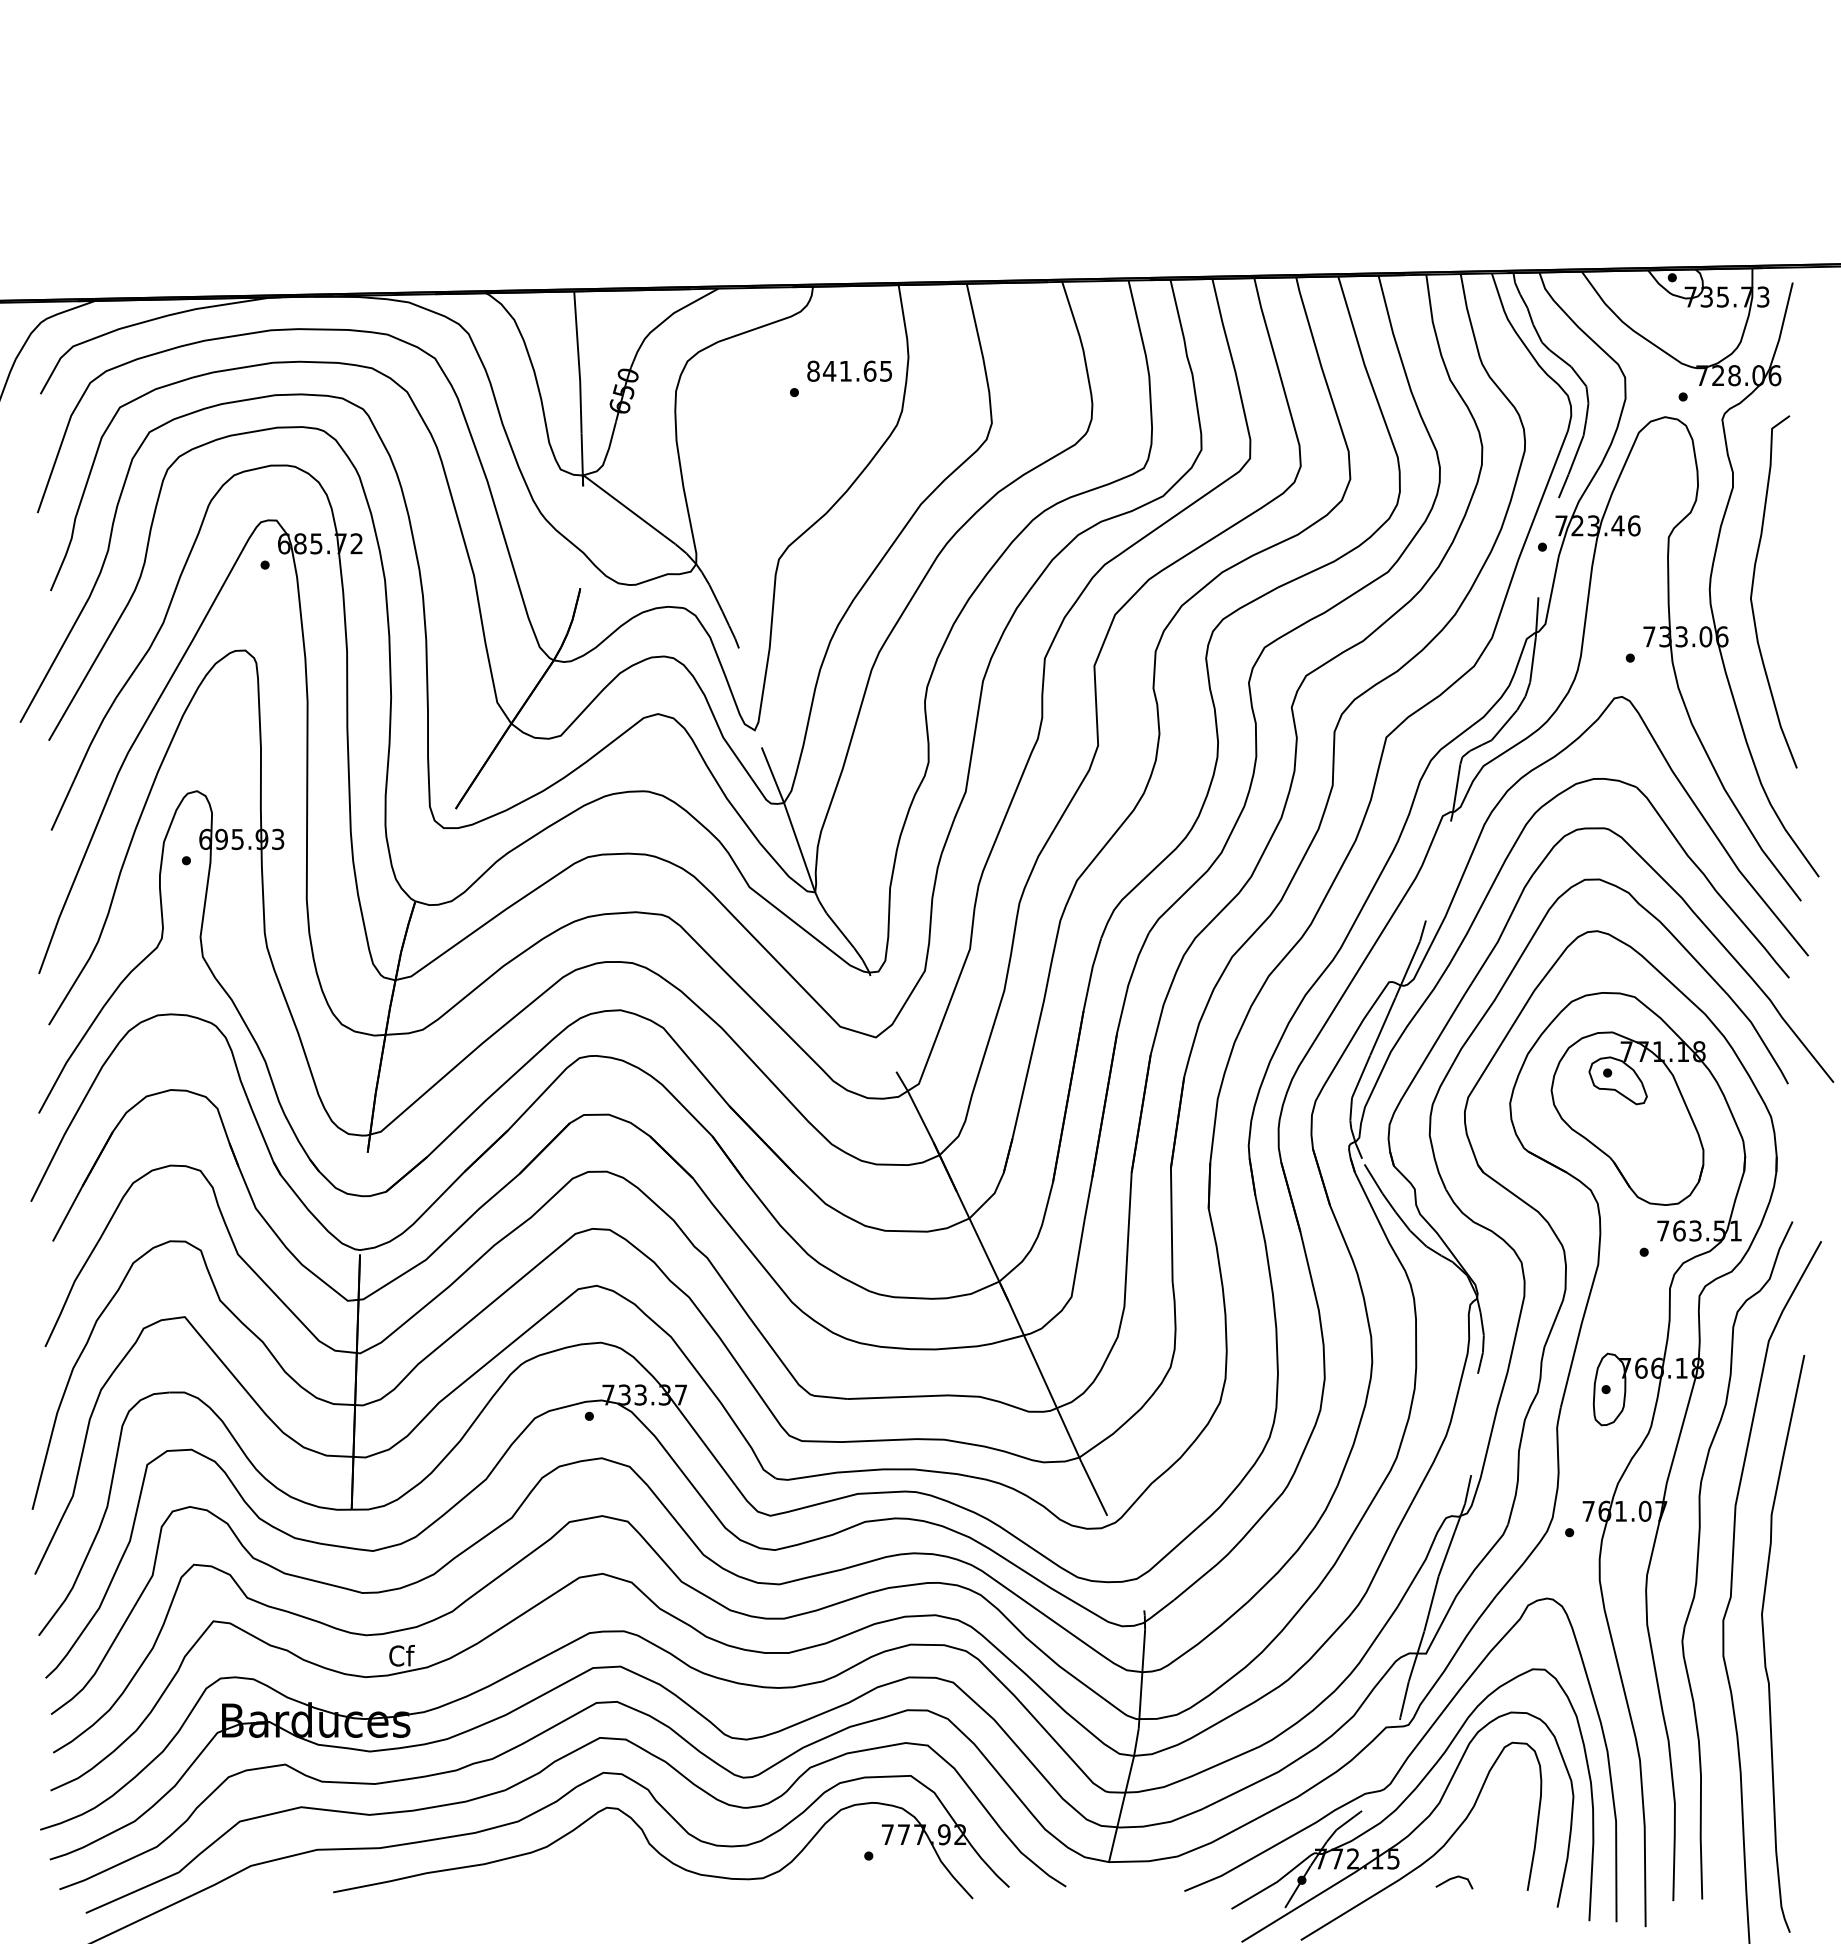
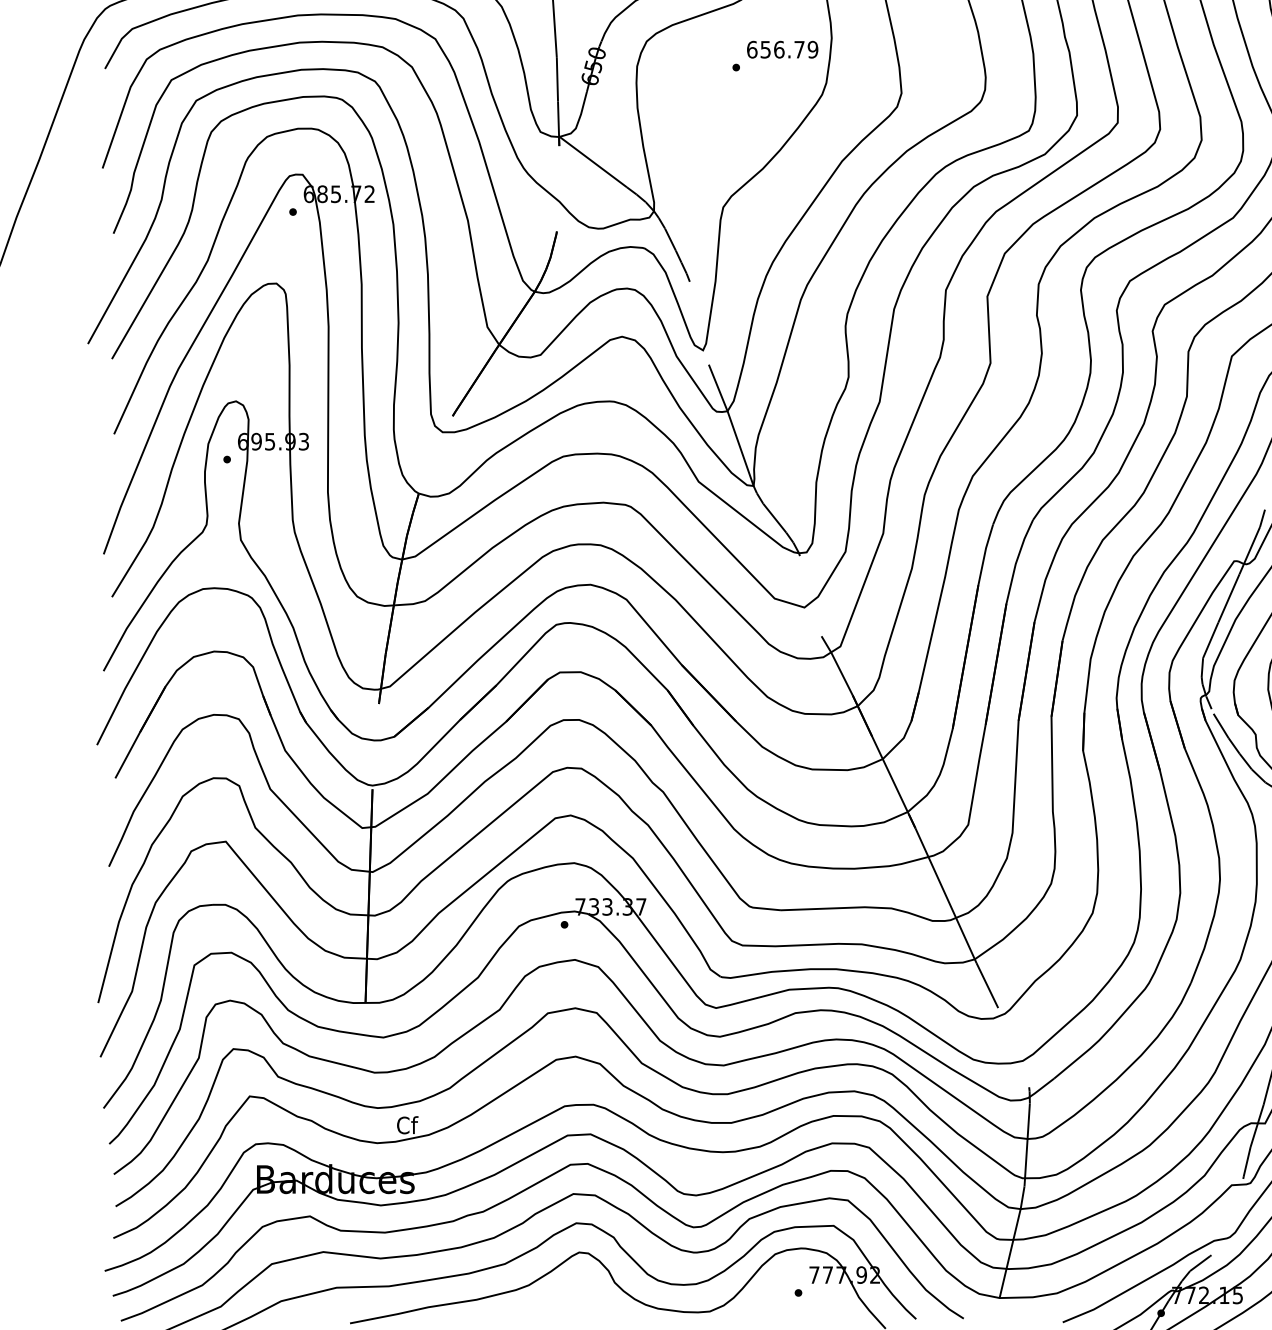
text: (849, 370) -> (782, 49), 841.65 -> 656.79

